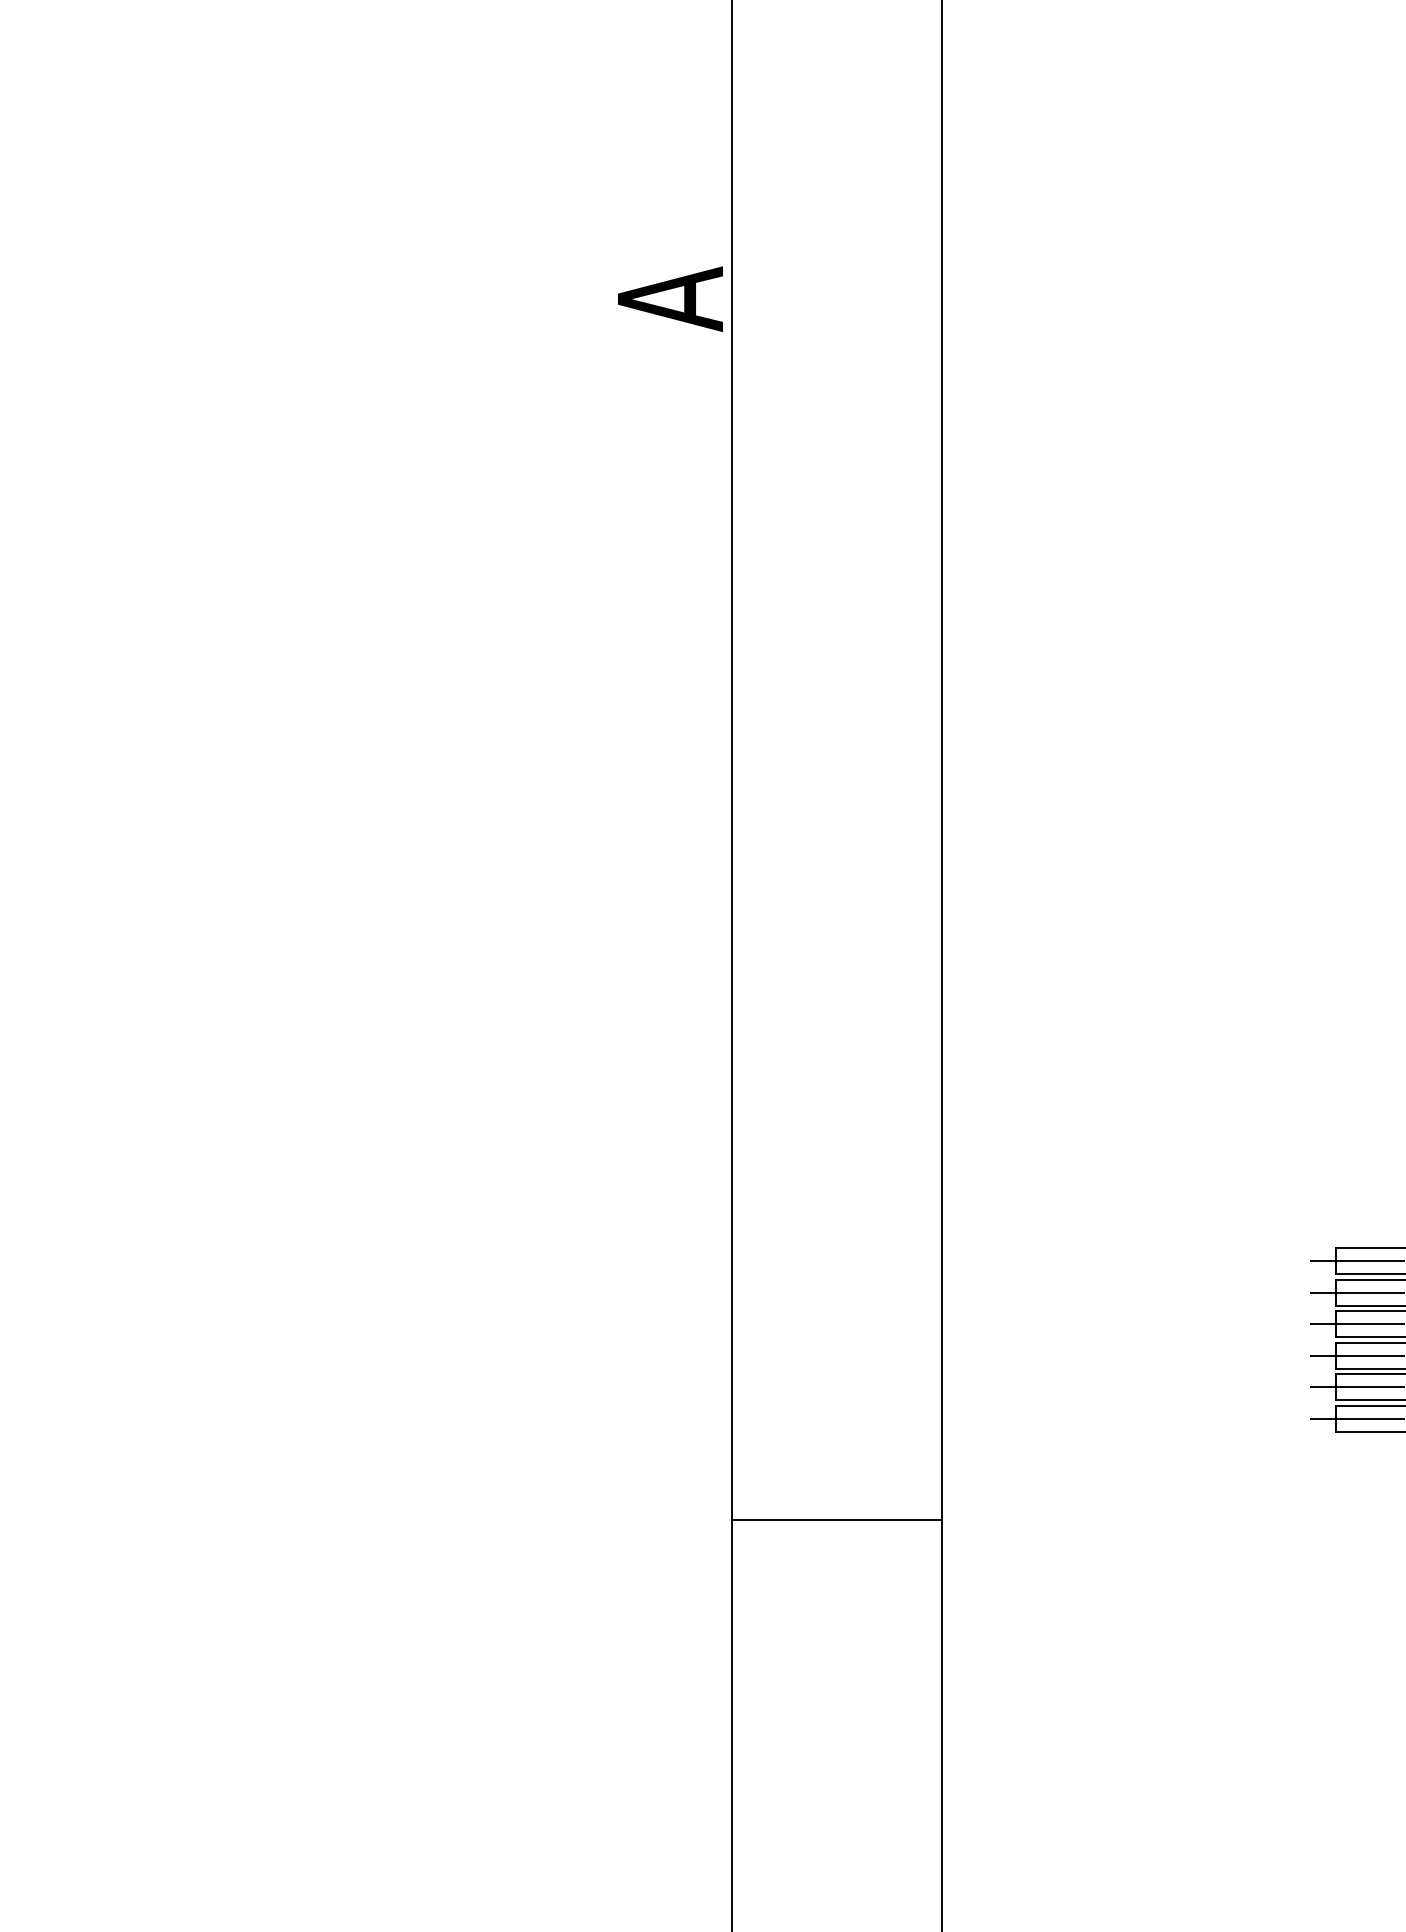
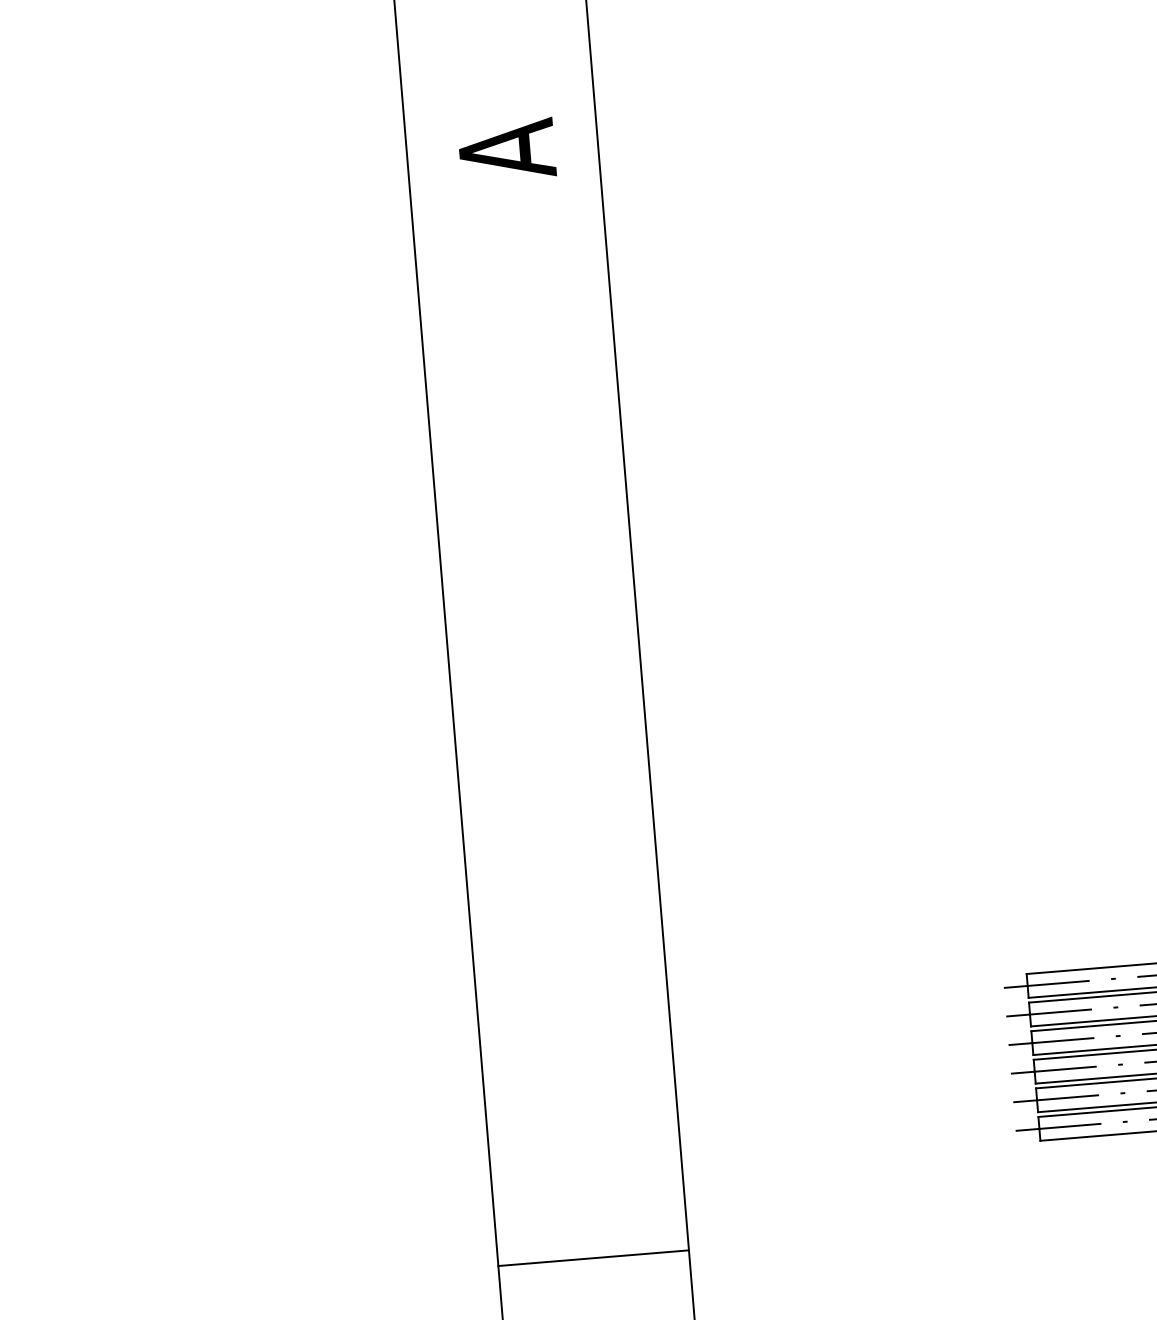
text: (670, 298) -> (507, 149), moved

